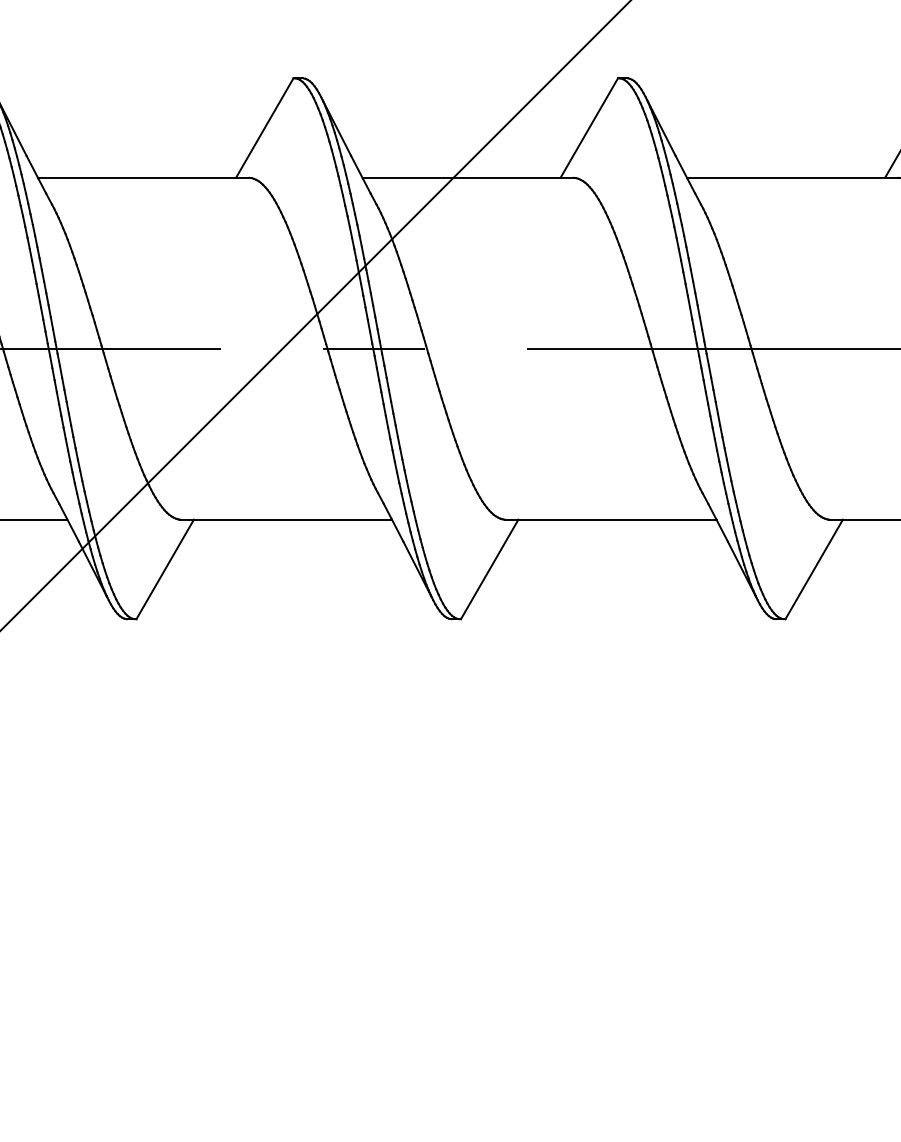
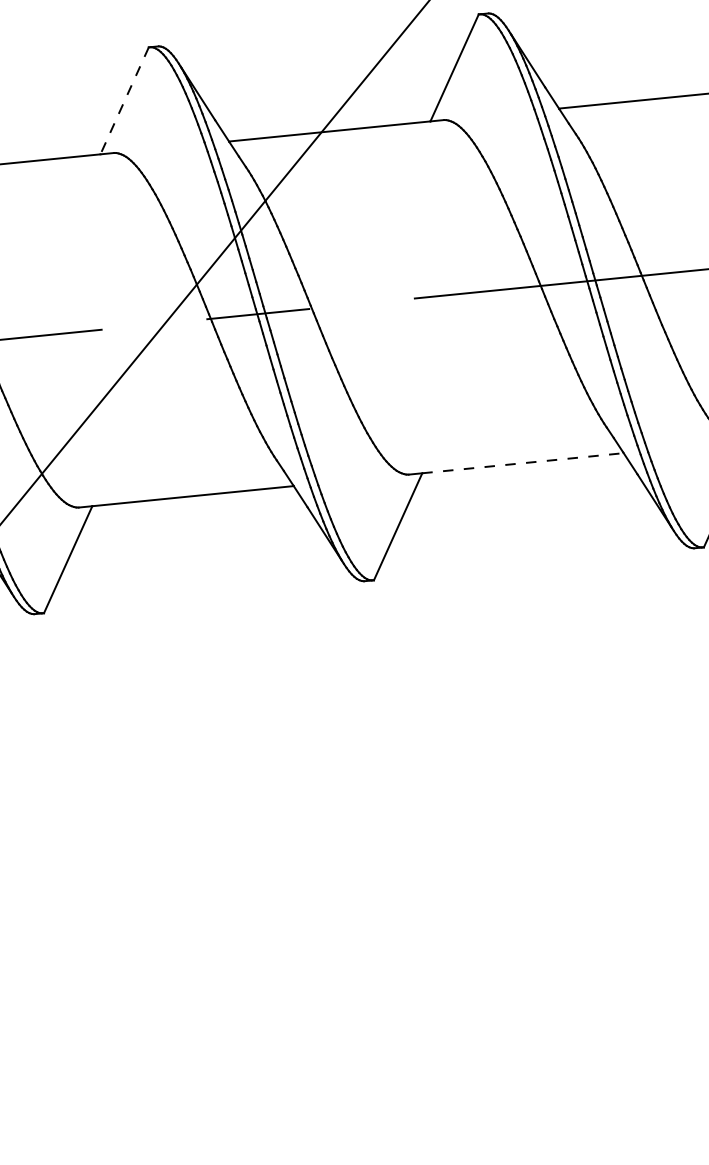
line: (264, 128) -> (124, 101), solid -> dashed
line: (617, 519) -> (523, 463), solid -> dashed

